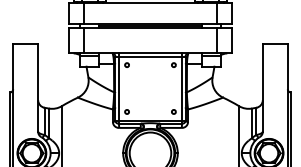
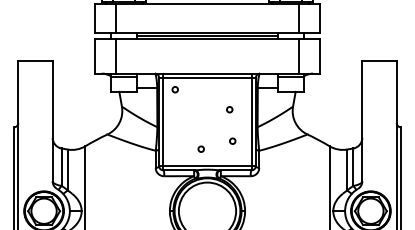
circle: (173, 64) -> (229, 109), moved
circle: (126, 111) -> (200, 148), moved
circle: (173, 111) -> (232, 140), moved

